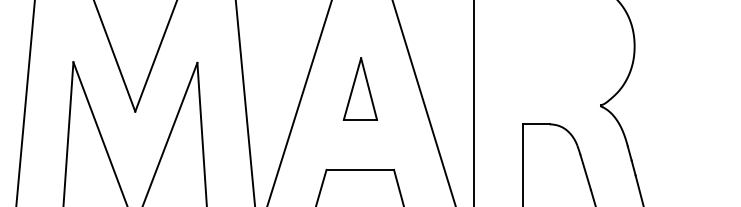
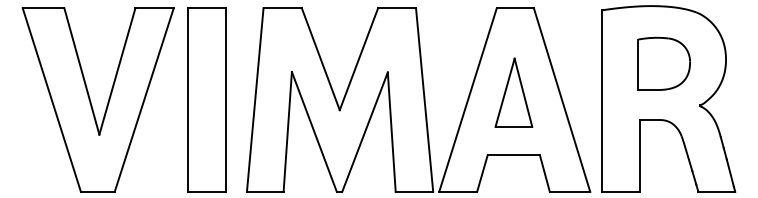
part: (553, 51) -> (663, 63), added
part: (359, 88) -> (513, 92), size x1.43

